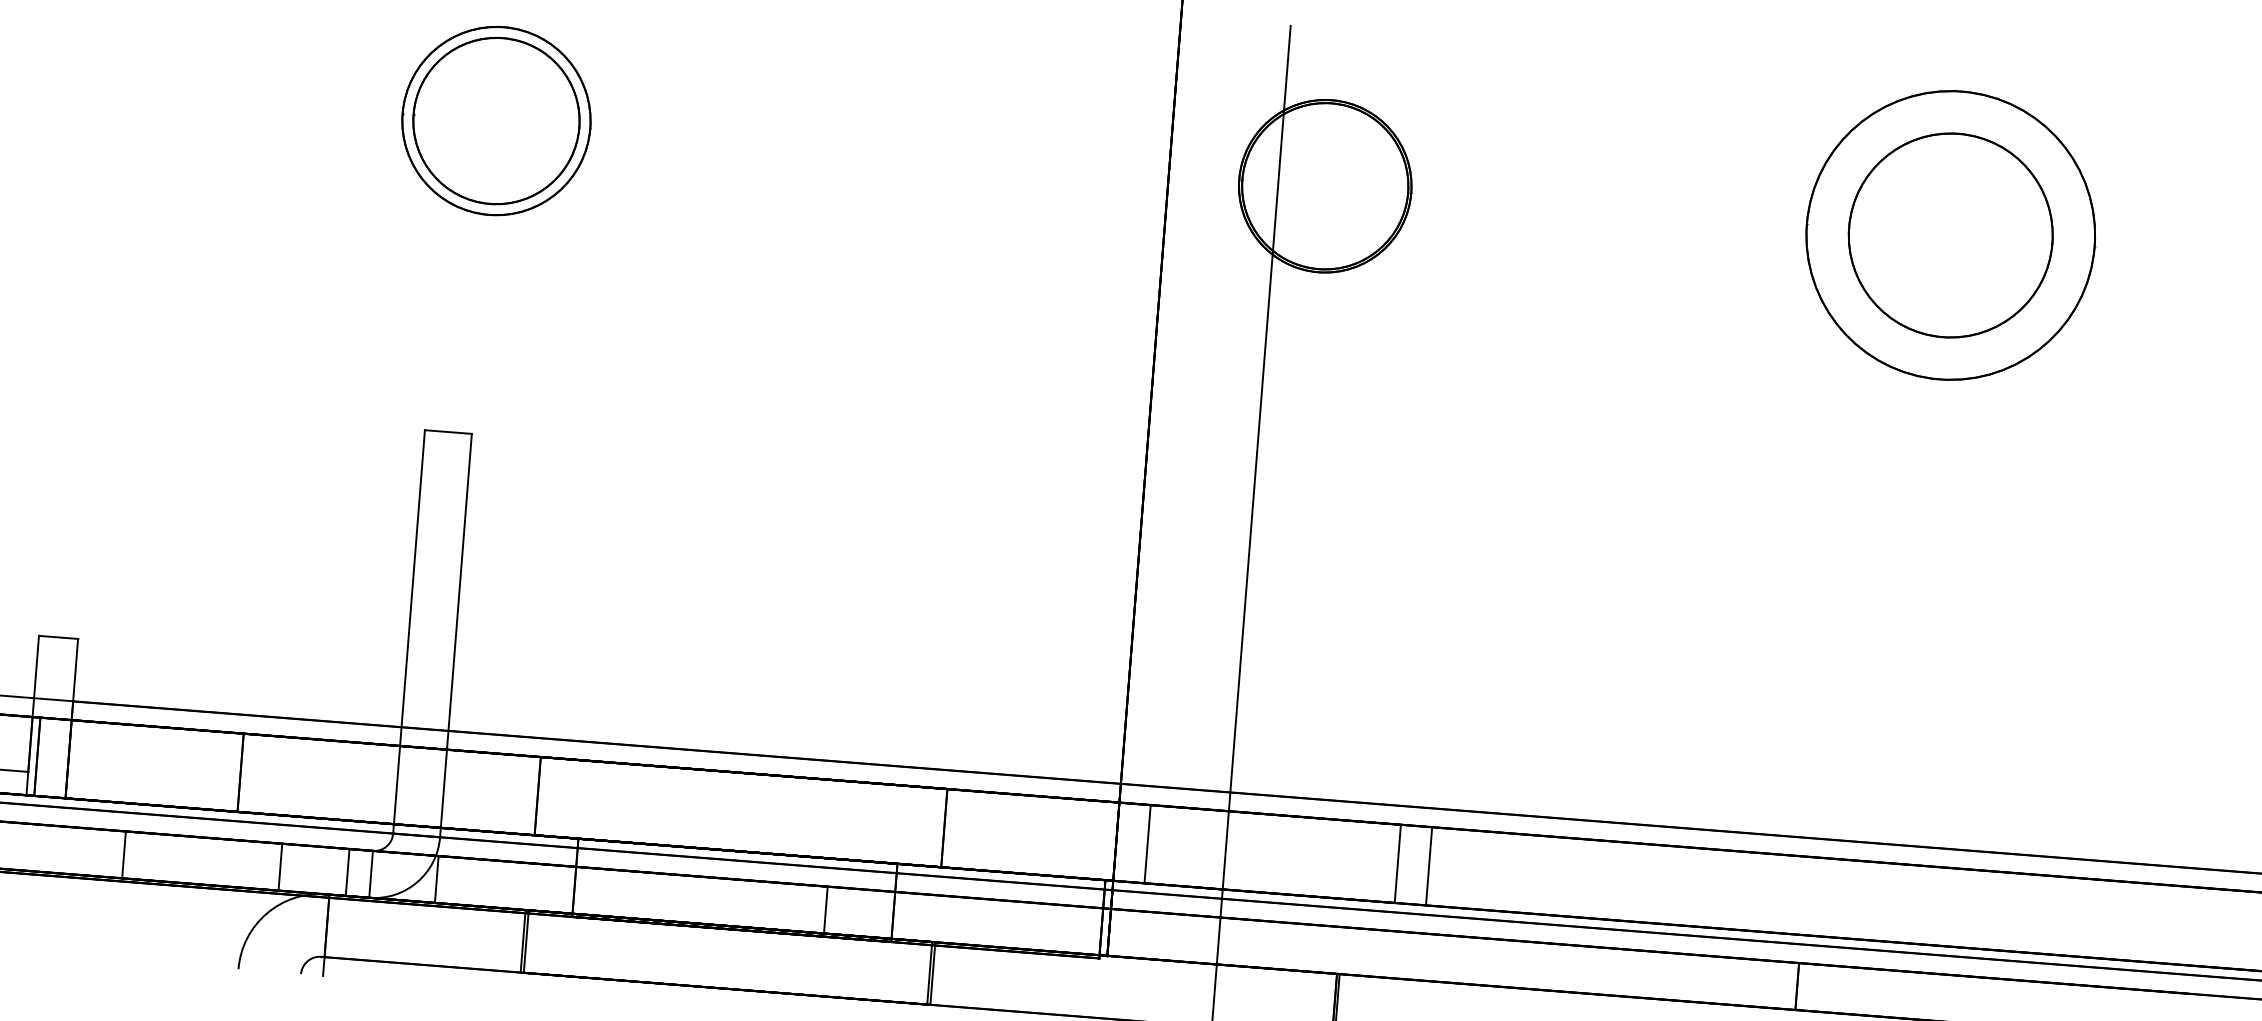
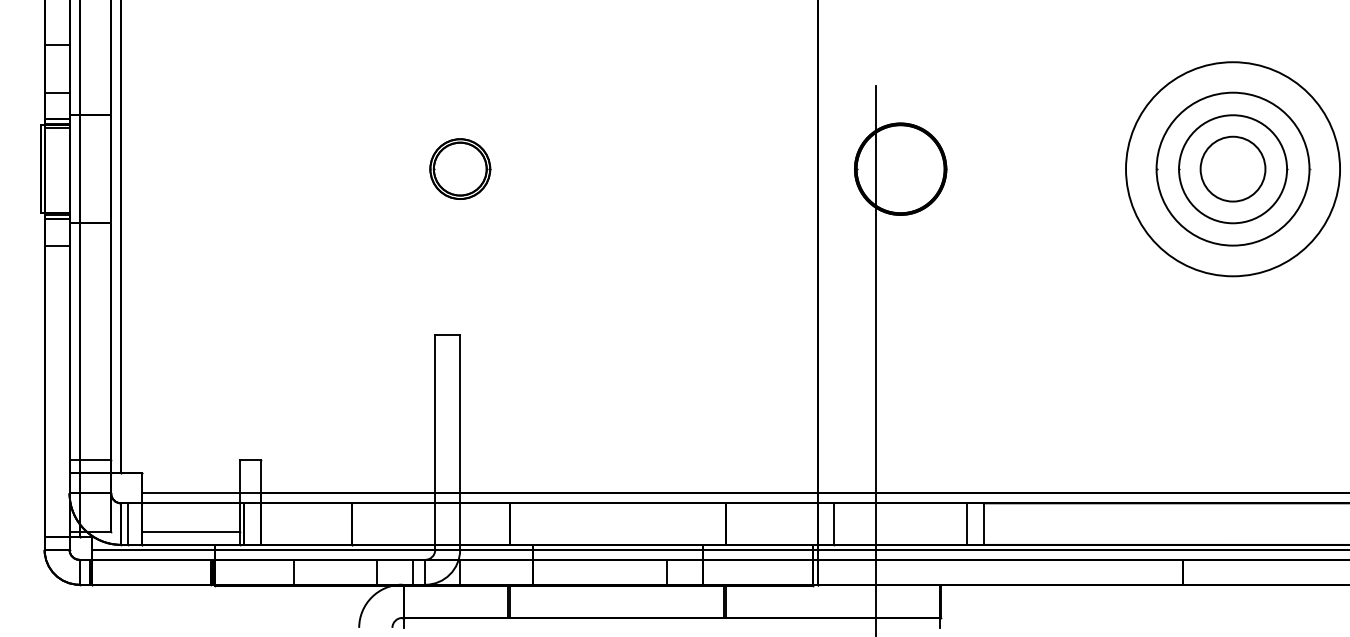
part: (497, 119) -> (460, 168), size x0.6
circle: (1949, 234) -> (1232, 168), size x1.4
circle: (1951, 236) -> (1233, 169), size x0.6

